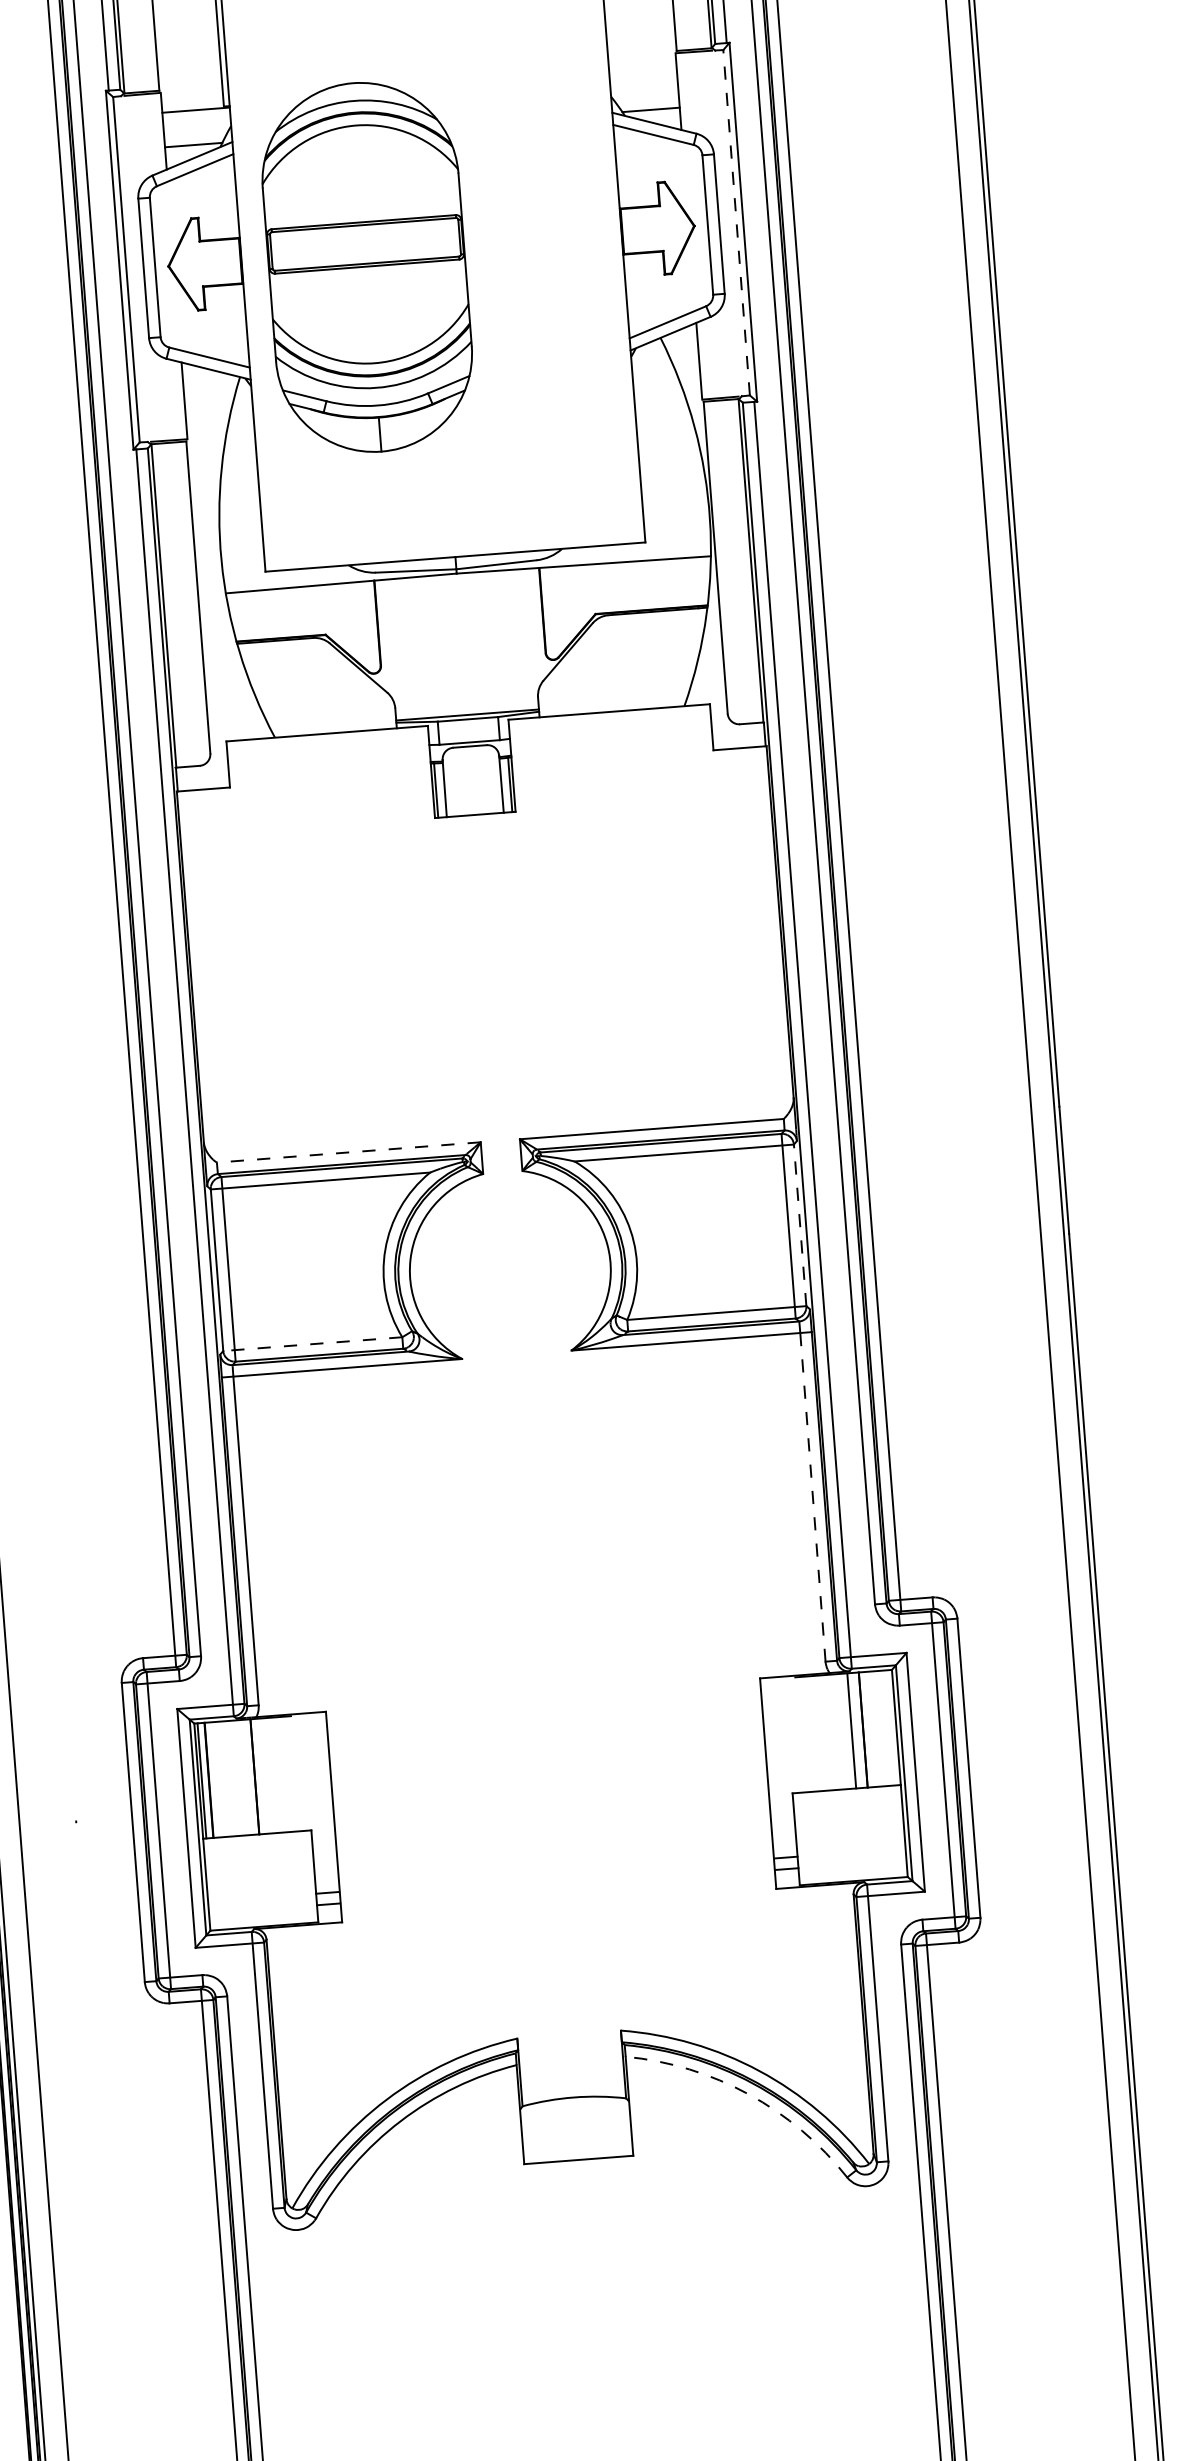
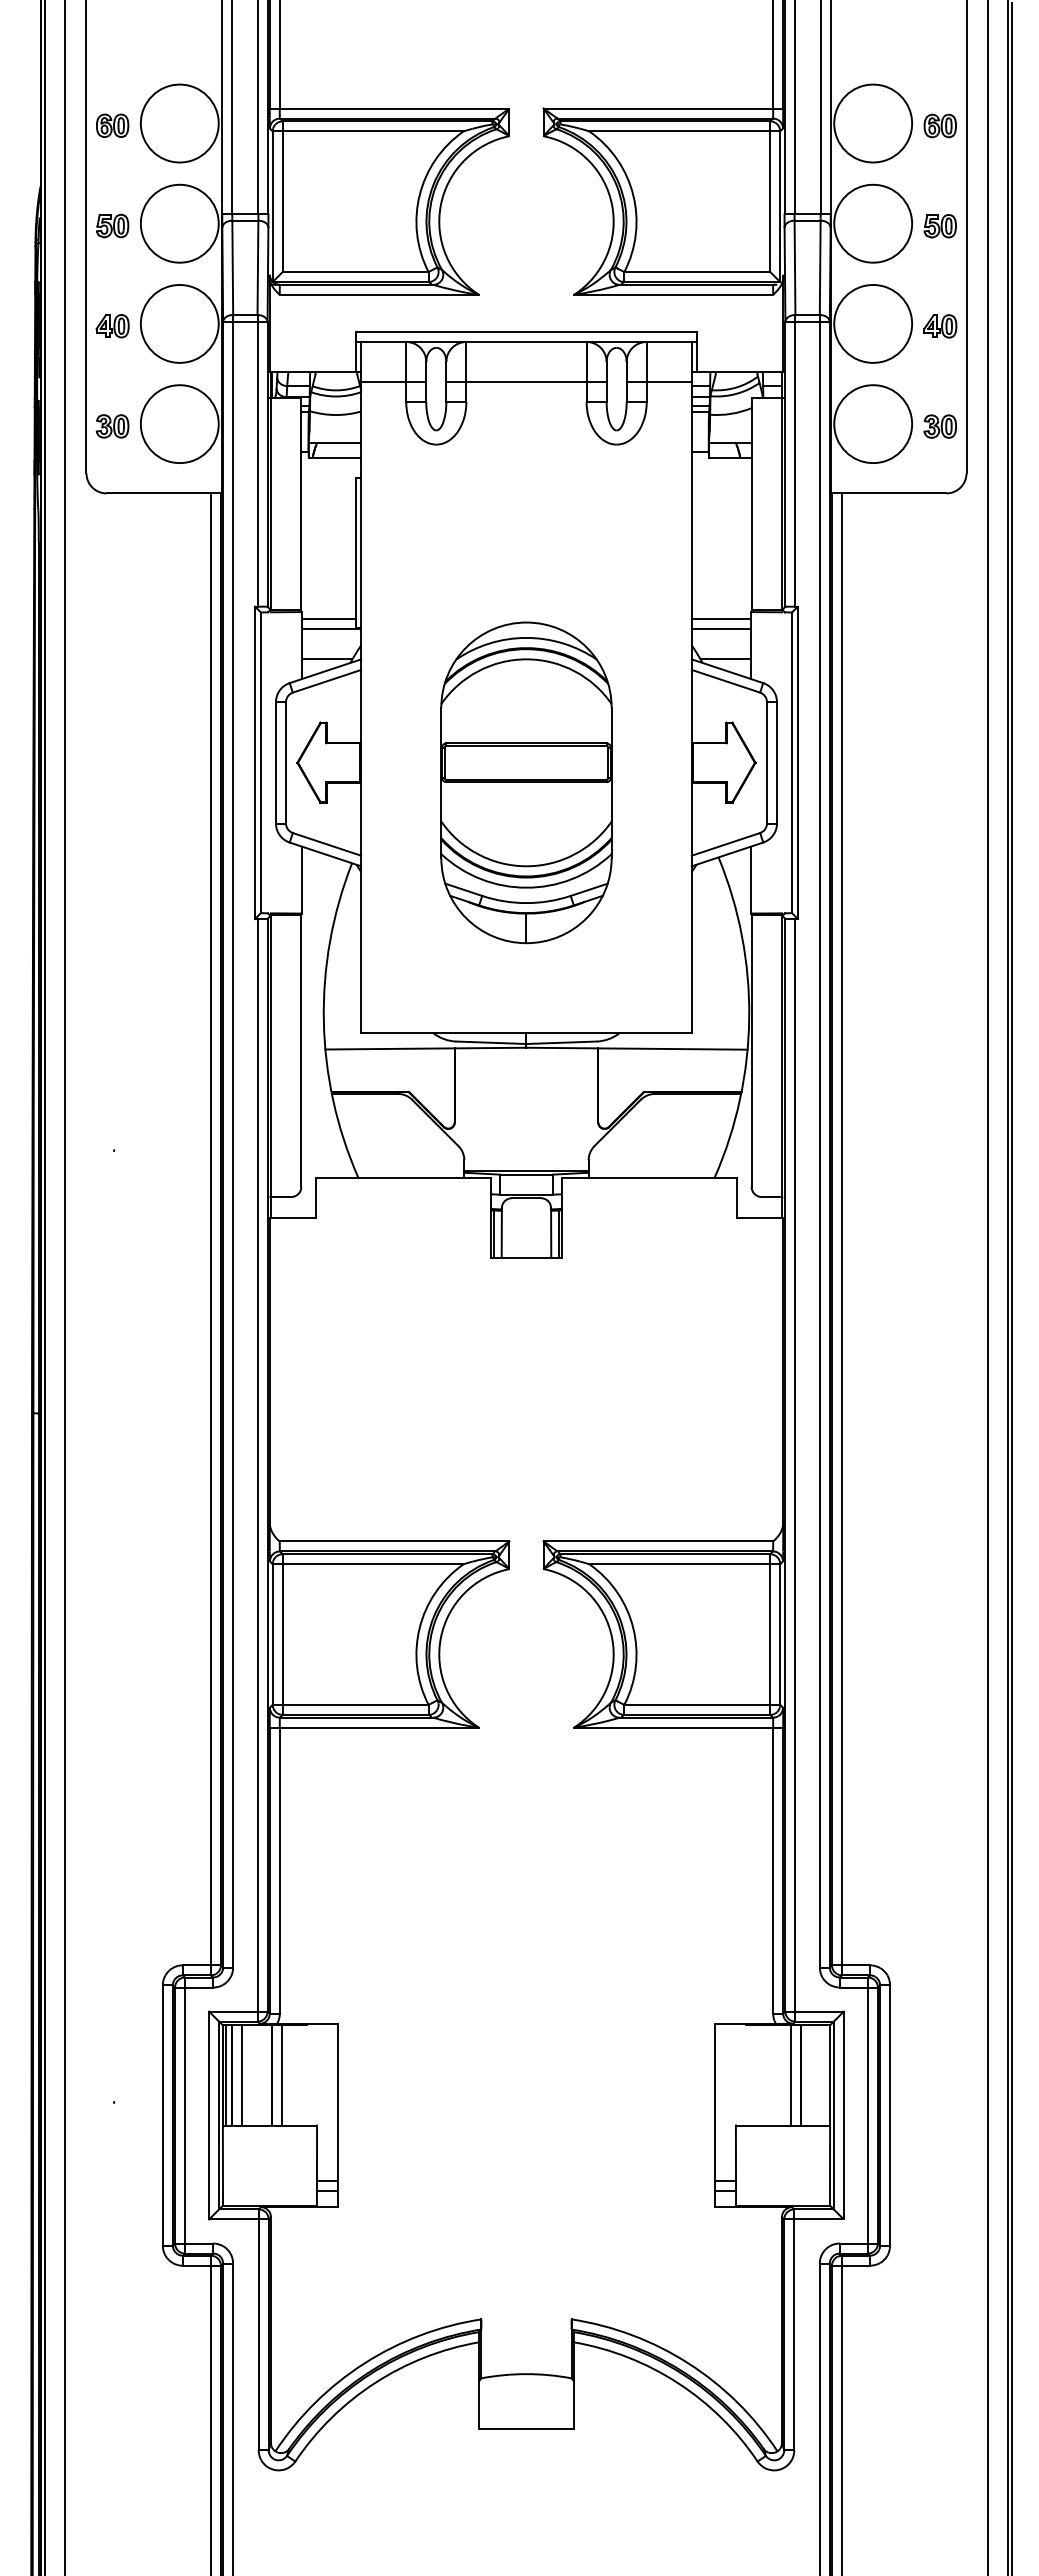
line: (641, 64) -> (720, 619), added
line: (642, 75) -> (720, 629), added
line: (192, 98) -> (329, 619), added
line: (737, 222) -> (792, 762), dashed -> solid
part: (367, 266) -> (526, 782), moved
line: (348, 1152) -> (394, 1541), dashed -> solid
line: (800, 1225) -> (780, 1634), dashed -> solid
line: (312, 1343) -> (350, 1704), dashed -> solid
line: (813, 1498) -> (773, 1871), dashed -> solid
line: (266, 1776) -> (281, 2075), added
line: (220, 1779) -> (241, 2075), added
arc: (748, 2094) -> (677, 2383), dashed -> solid

